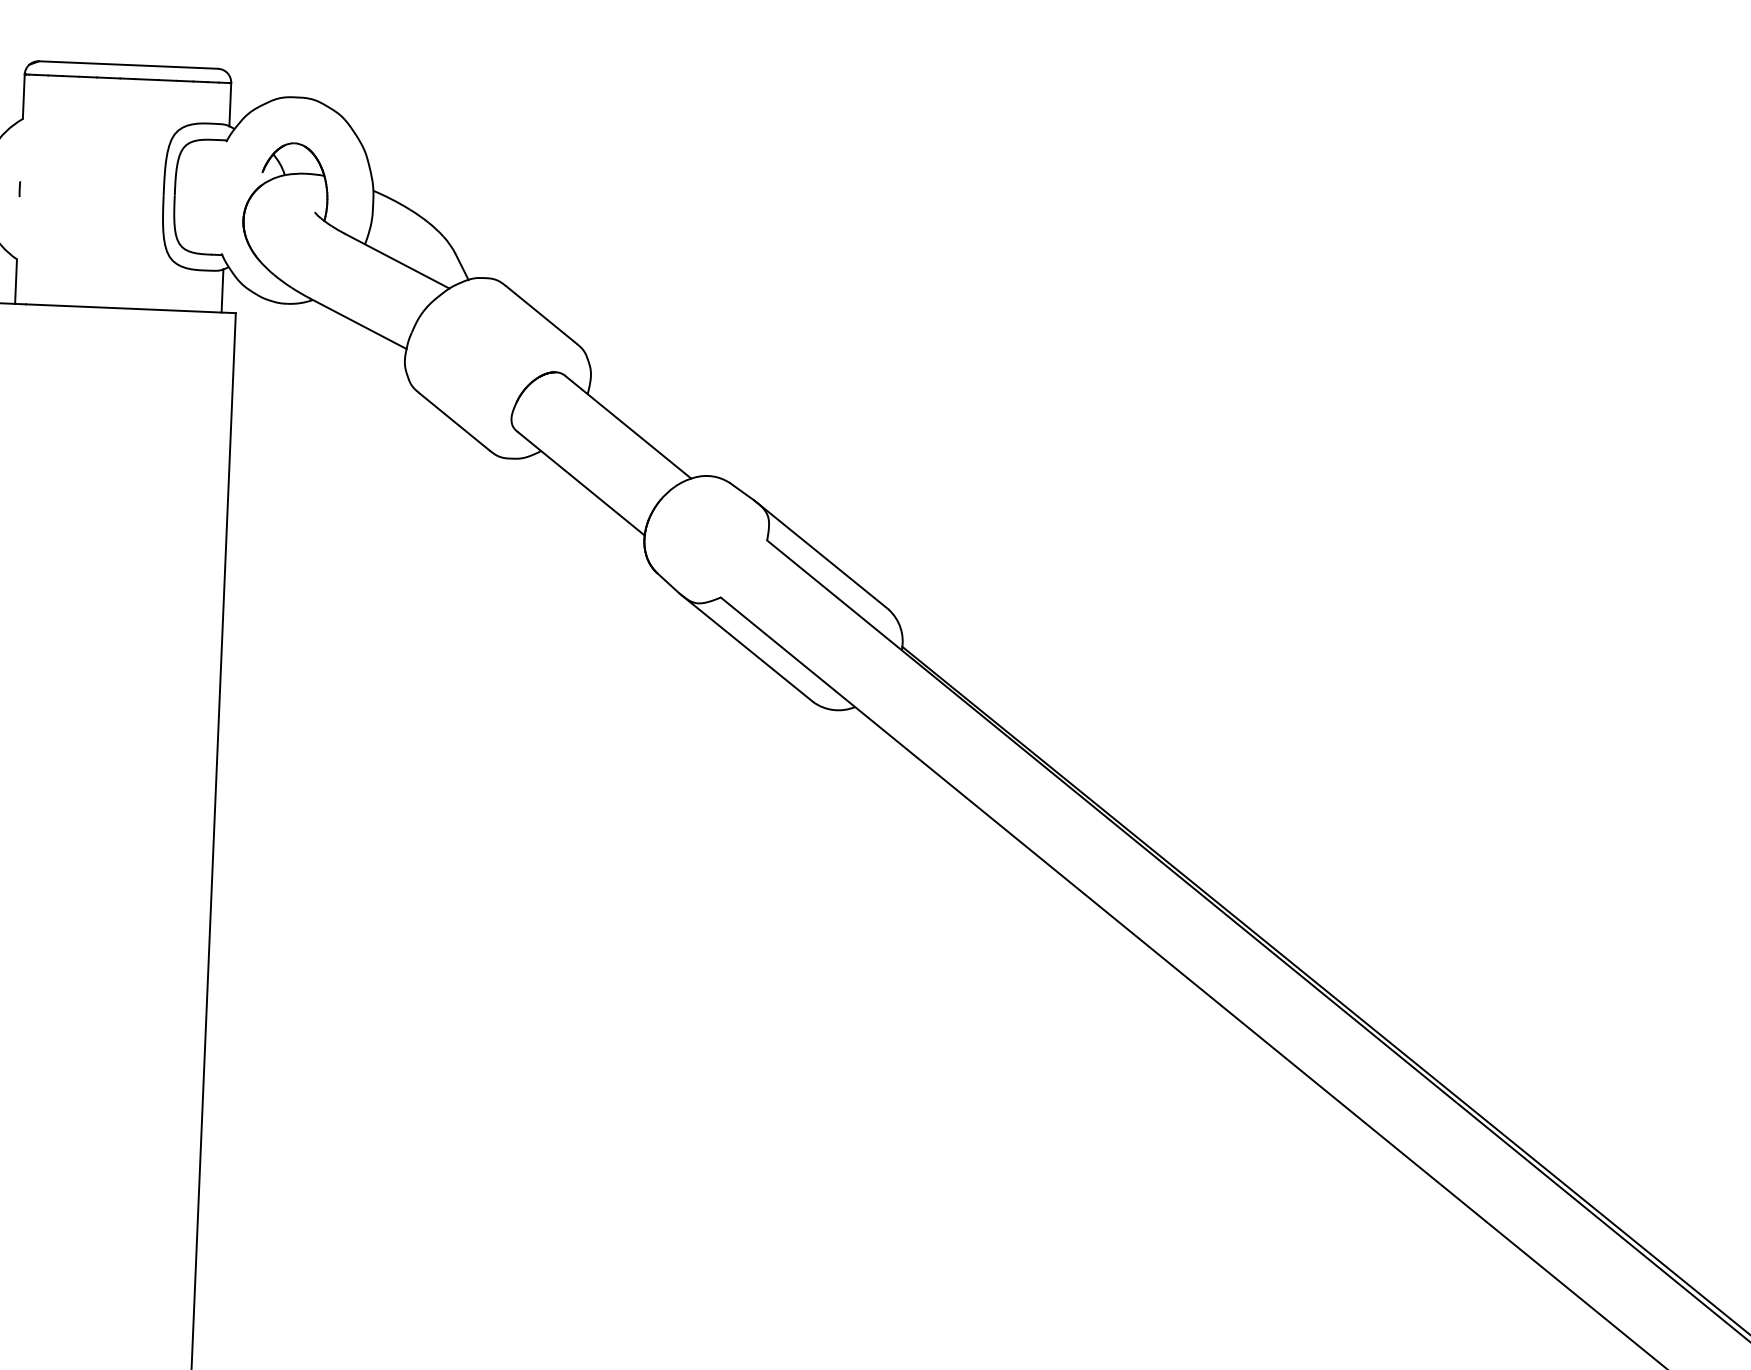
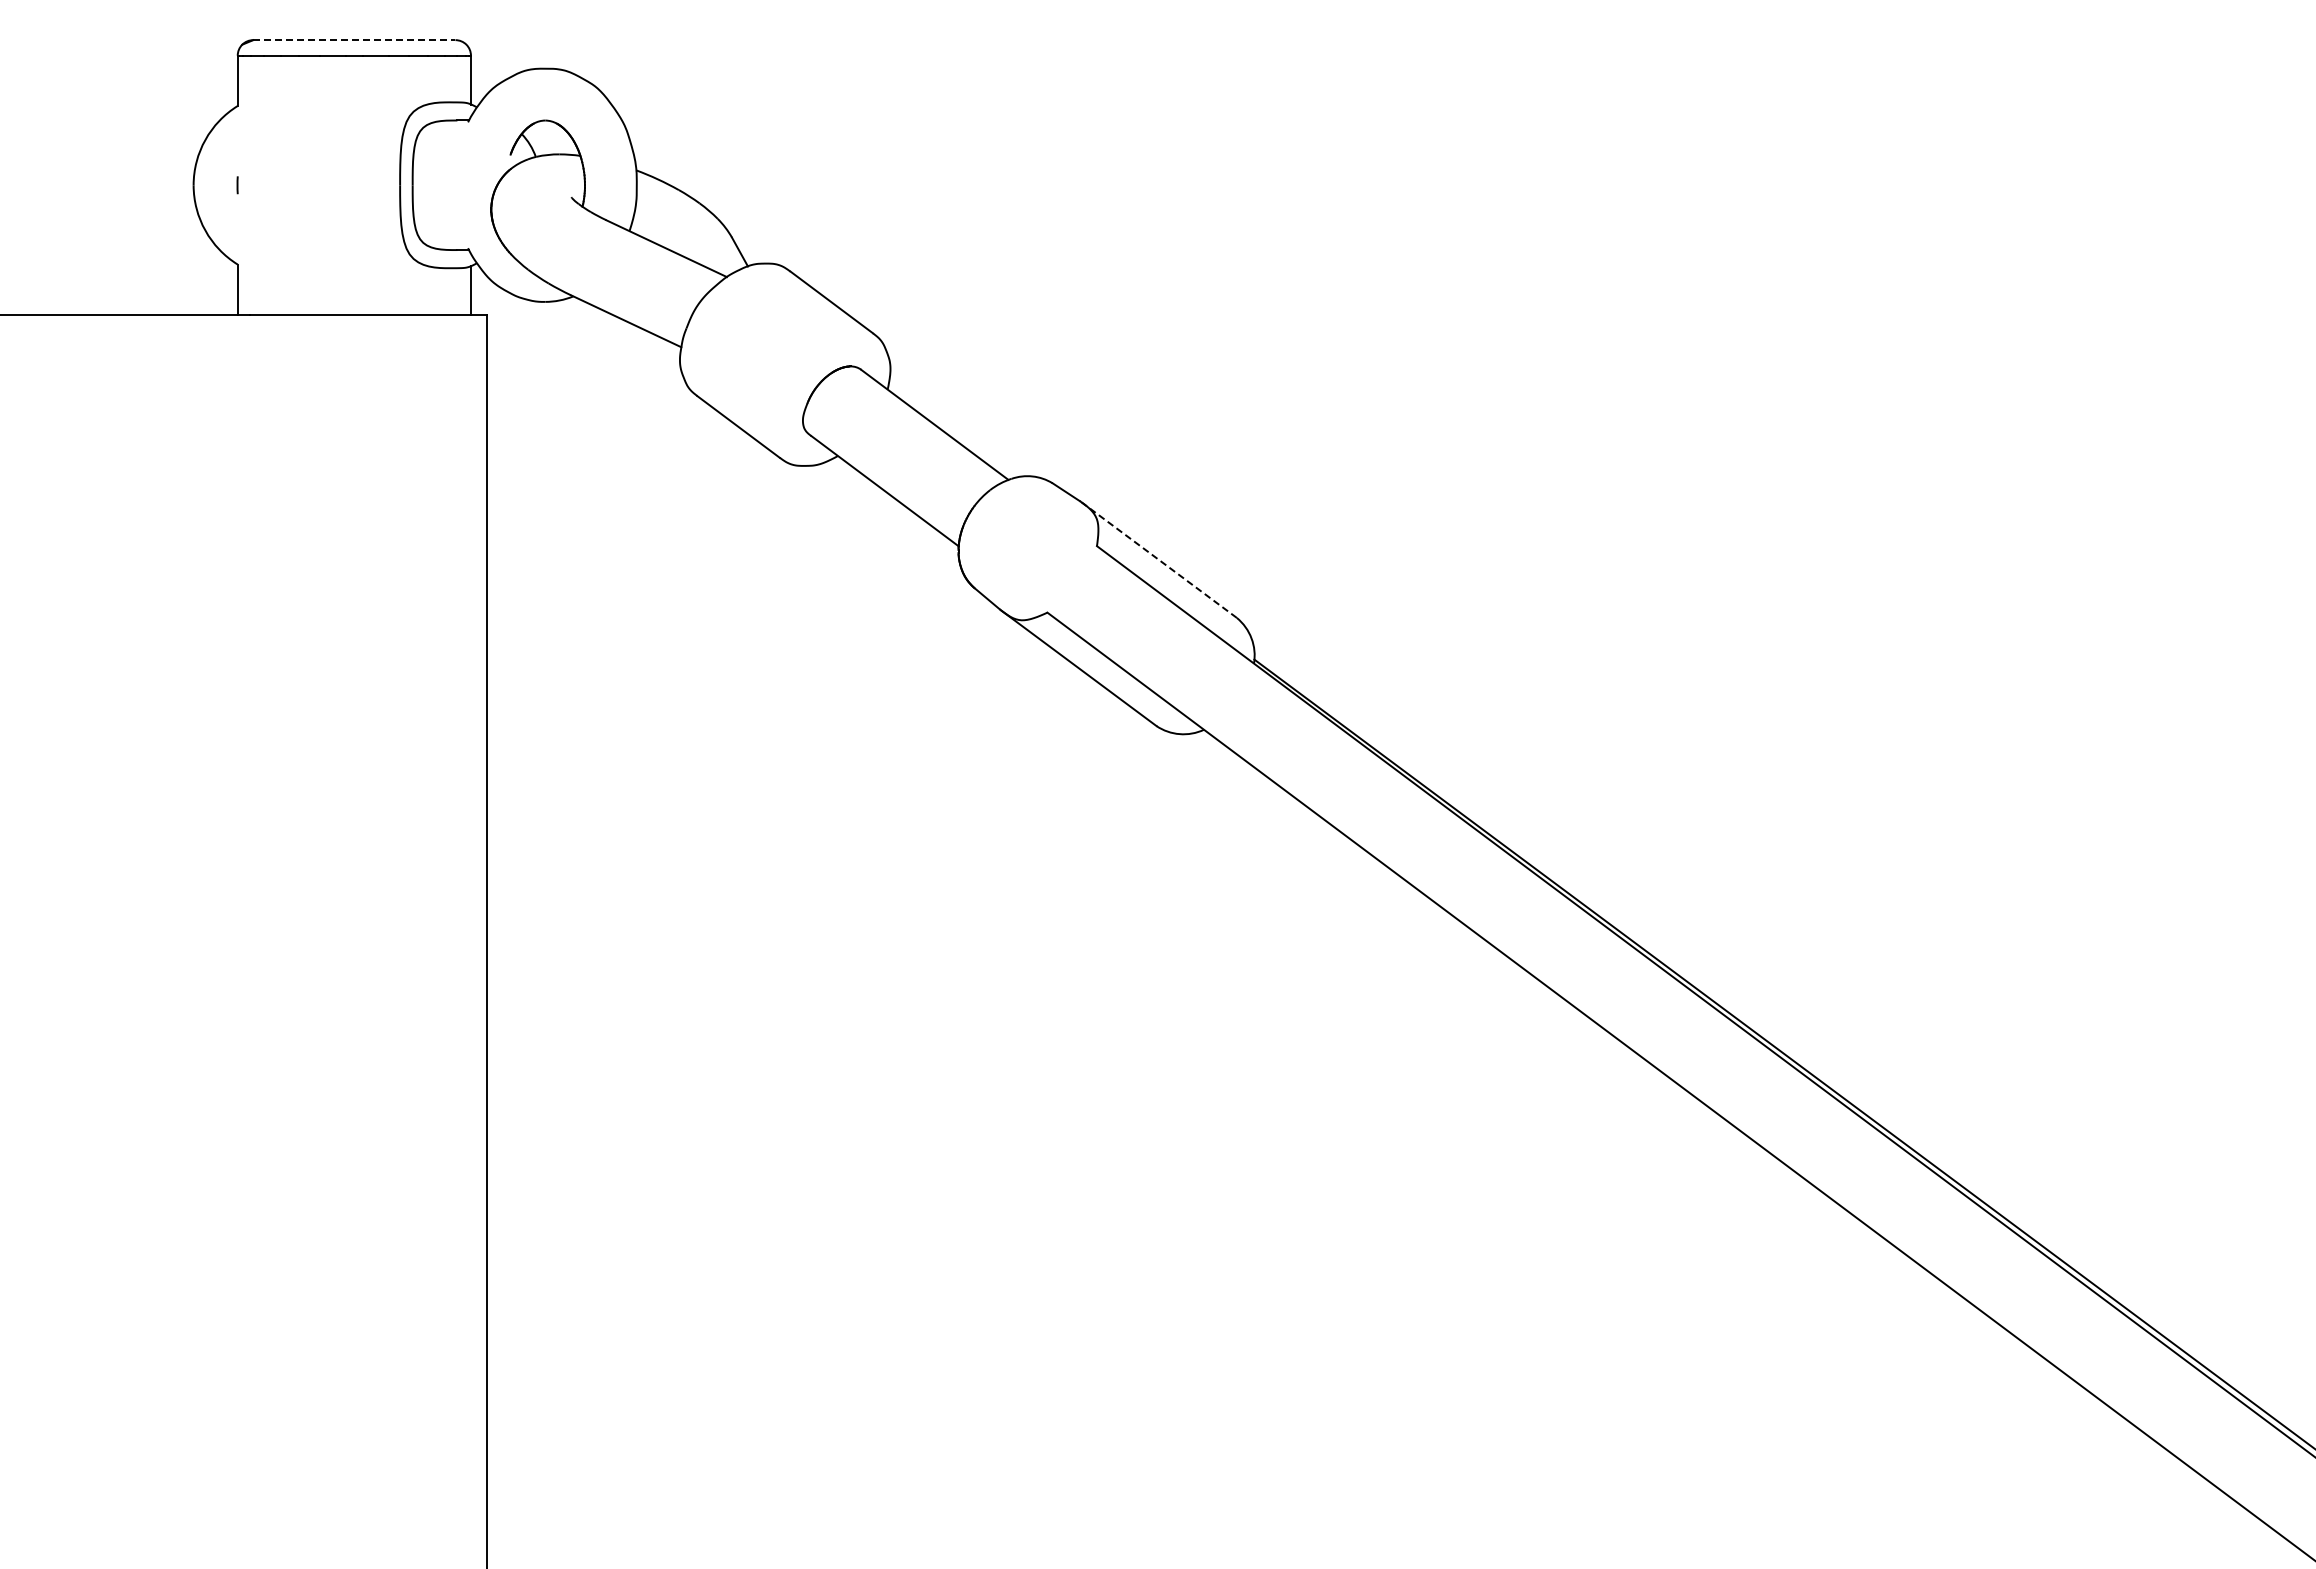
line: (128, 65) -> (354, 40), solid -> dashed
line: (821, 555) -> (1159, 560), solid -> dashed

